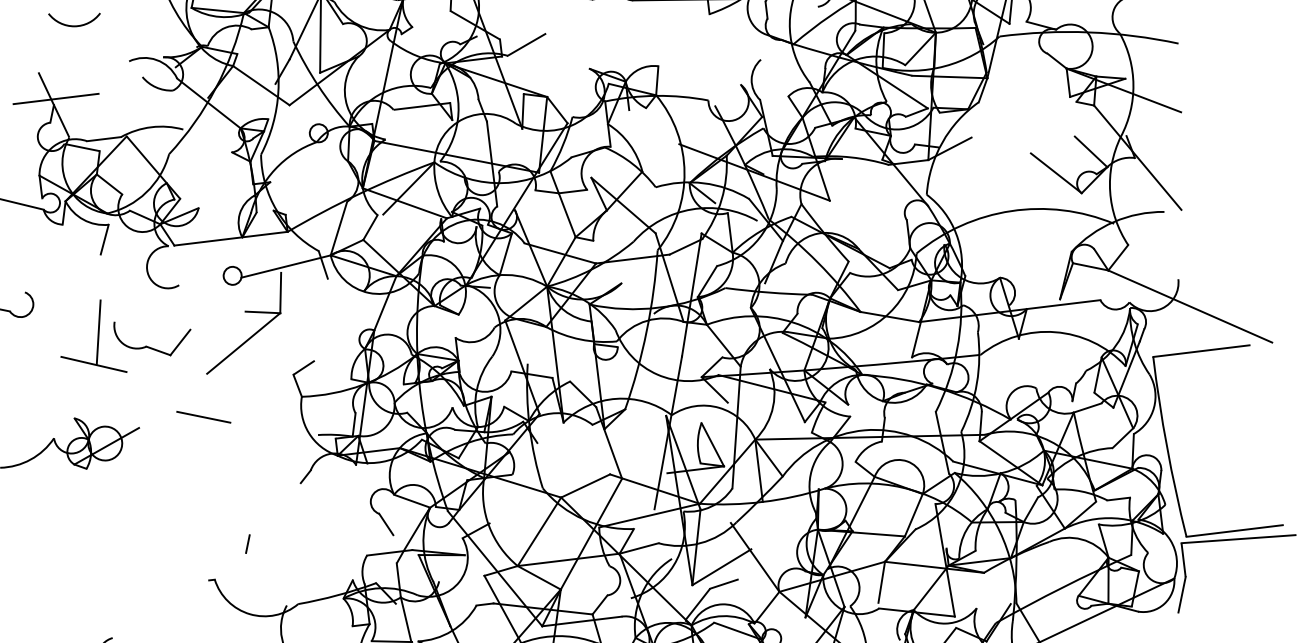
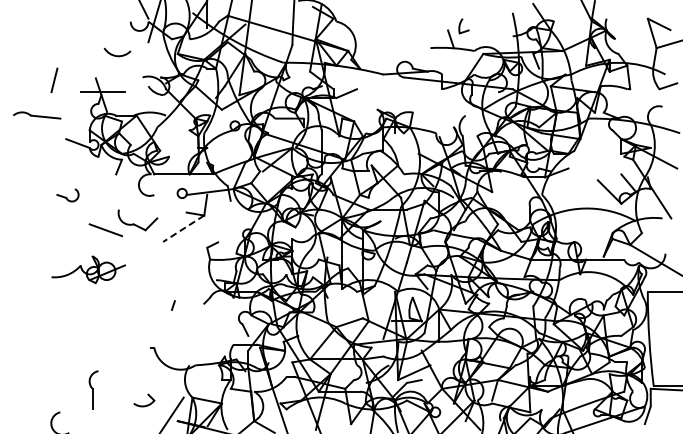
line: (99, 331) -> (110, 213), removed
line: (243, 344) -> (183, 229), solid -> dashed
line: (203, 416) -> (158, 263), removed
line: (248, 543) -> (173, 305), moved

